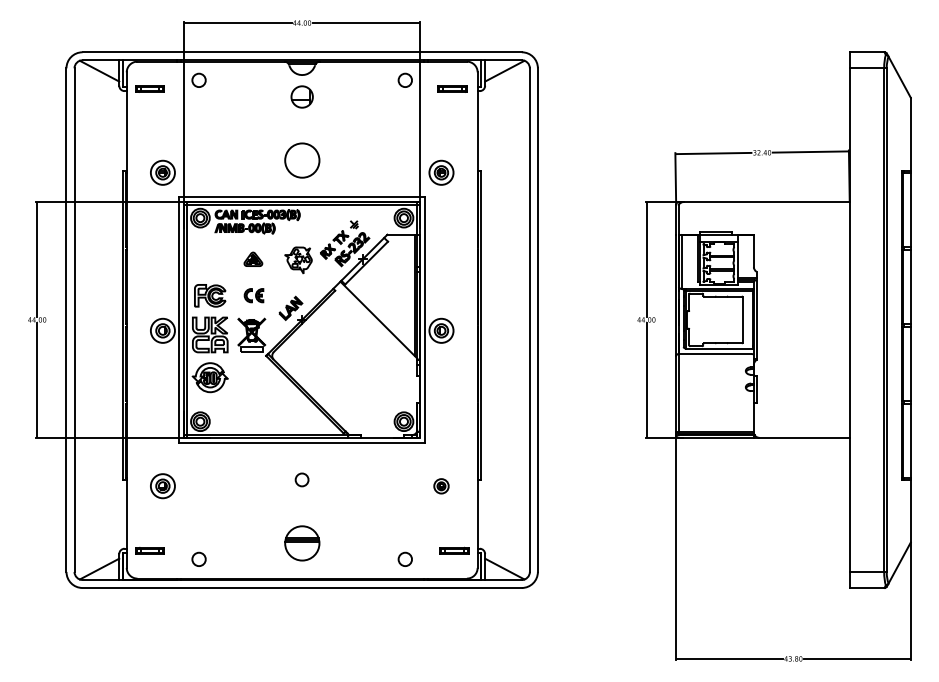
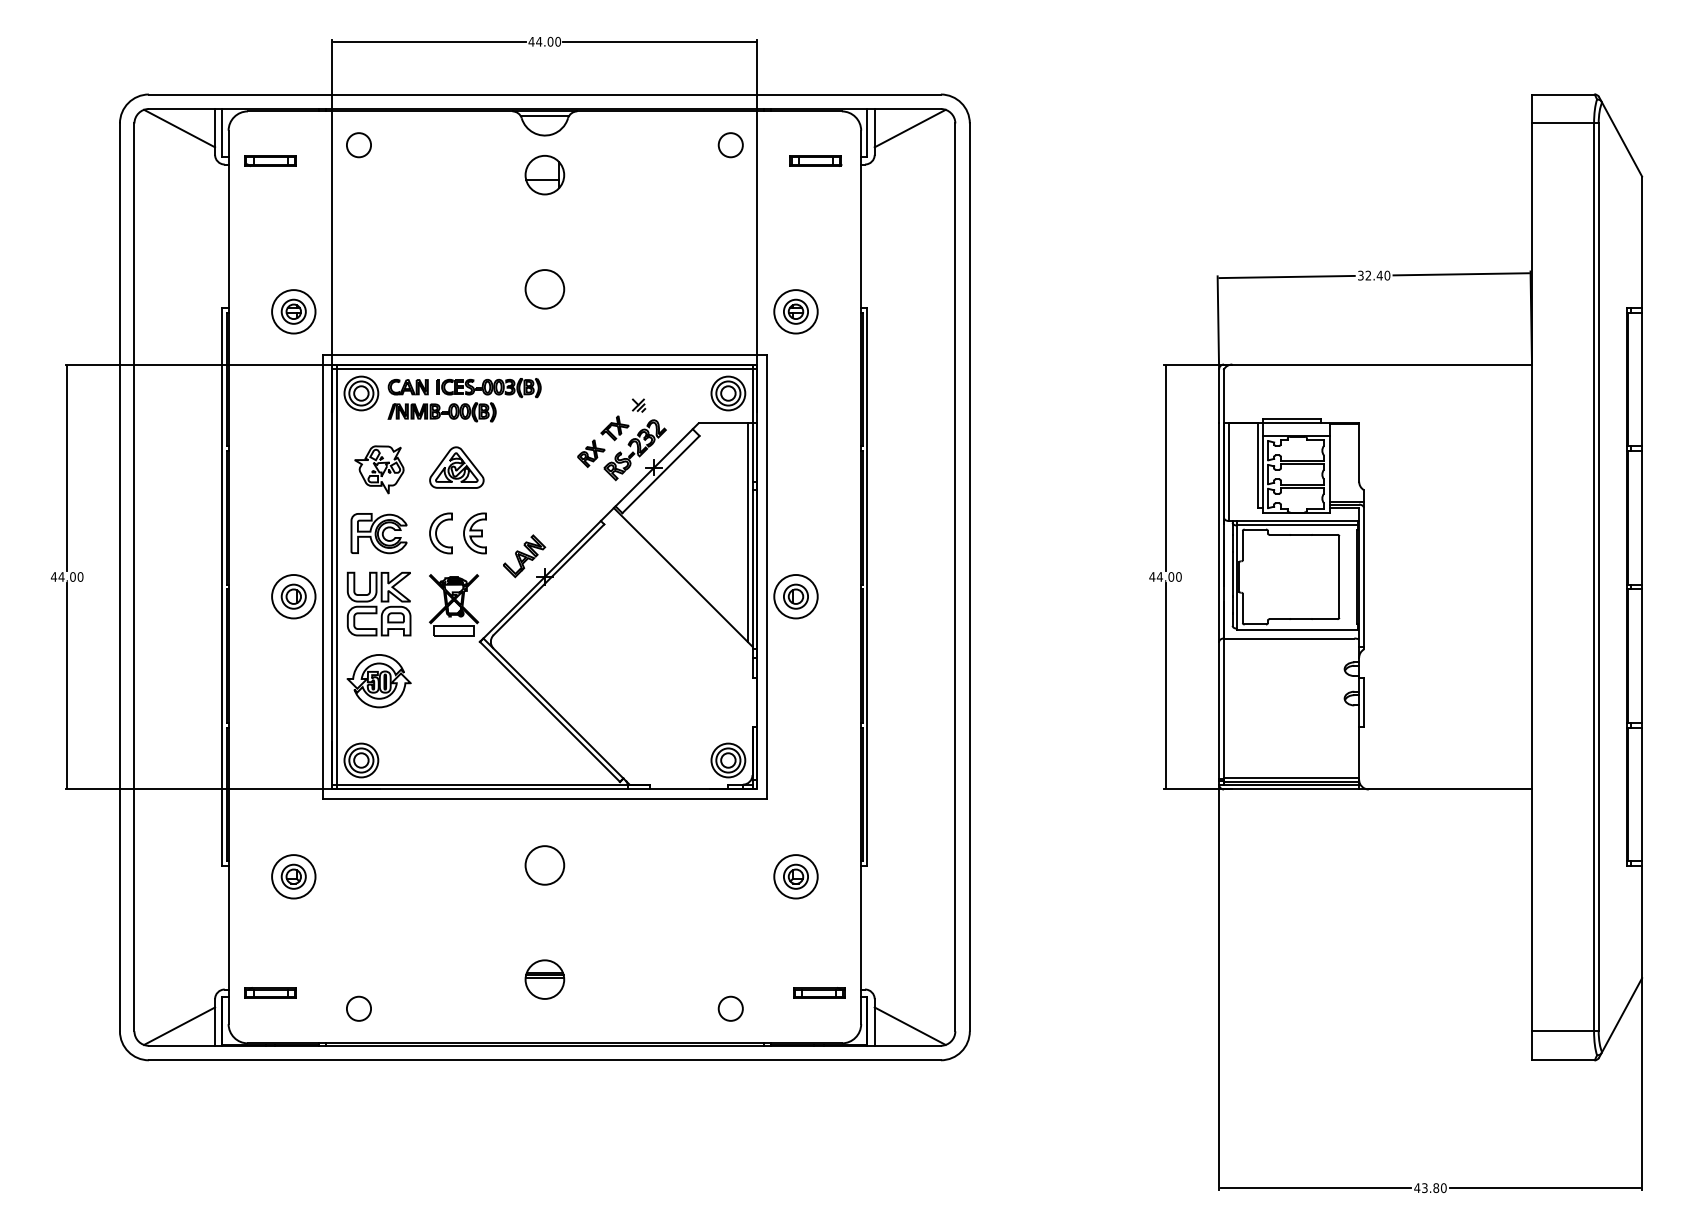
circle: (301, 159) -> (543, 287), size x0.62
part: (253, 259) -> (457, 468), size x1.67
part: (298, 260) -> (379, 469), moved
part: (253, 295) -> (457, 532), size x1.67
circle: (301, 479) -> (543, 864), size x1.67
part: (441, 486) -> (796, 877), size x1.67
part: (301, 542) -> (543, 978), size x0.62

